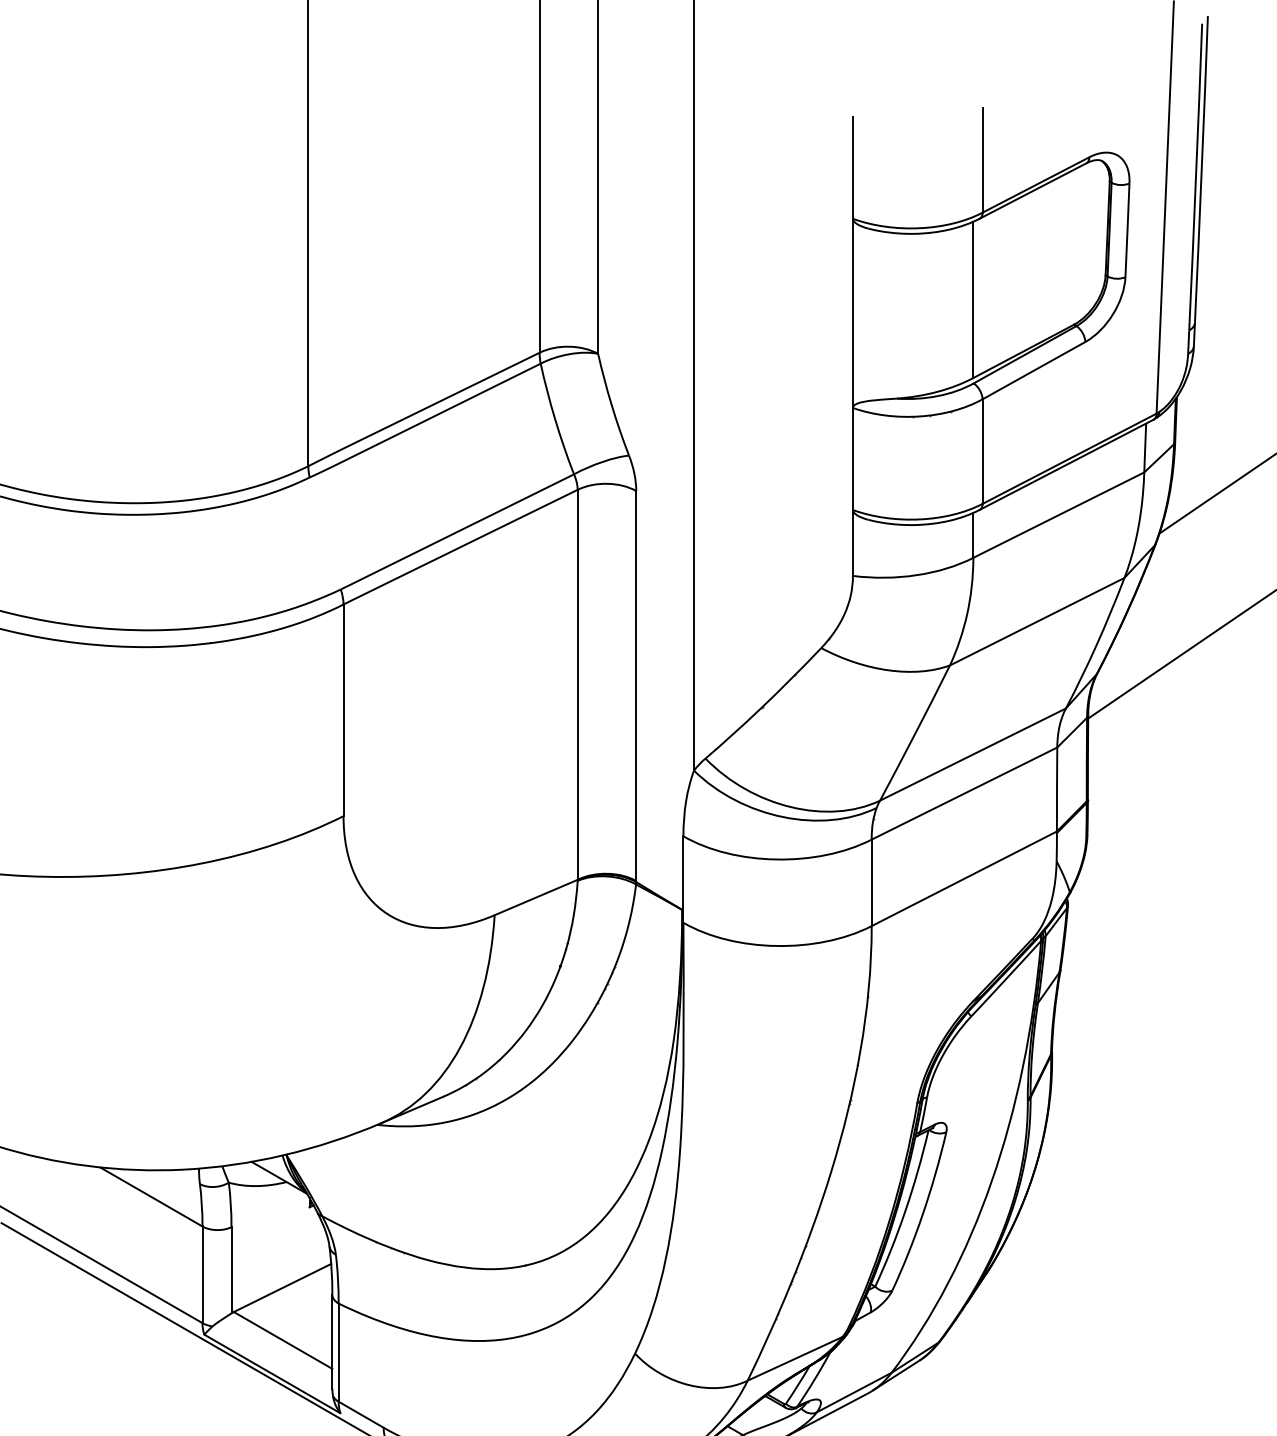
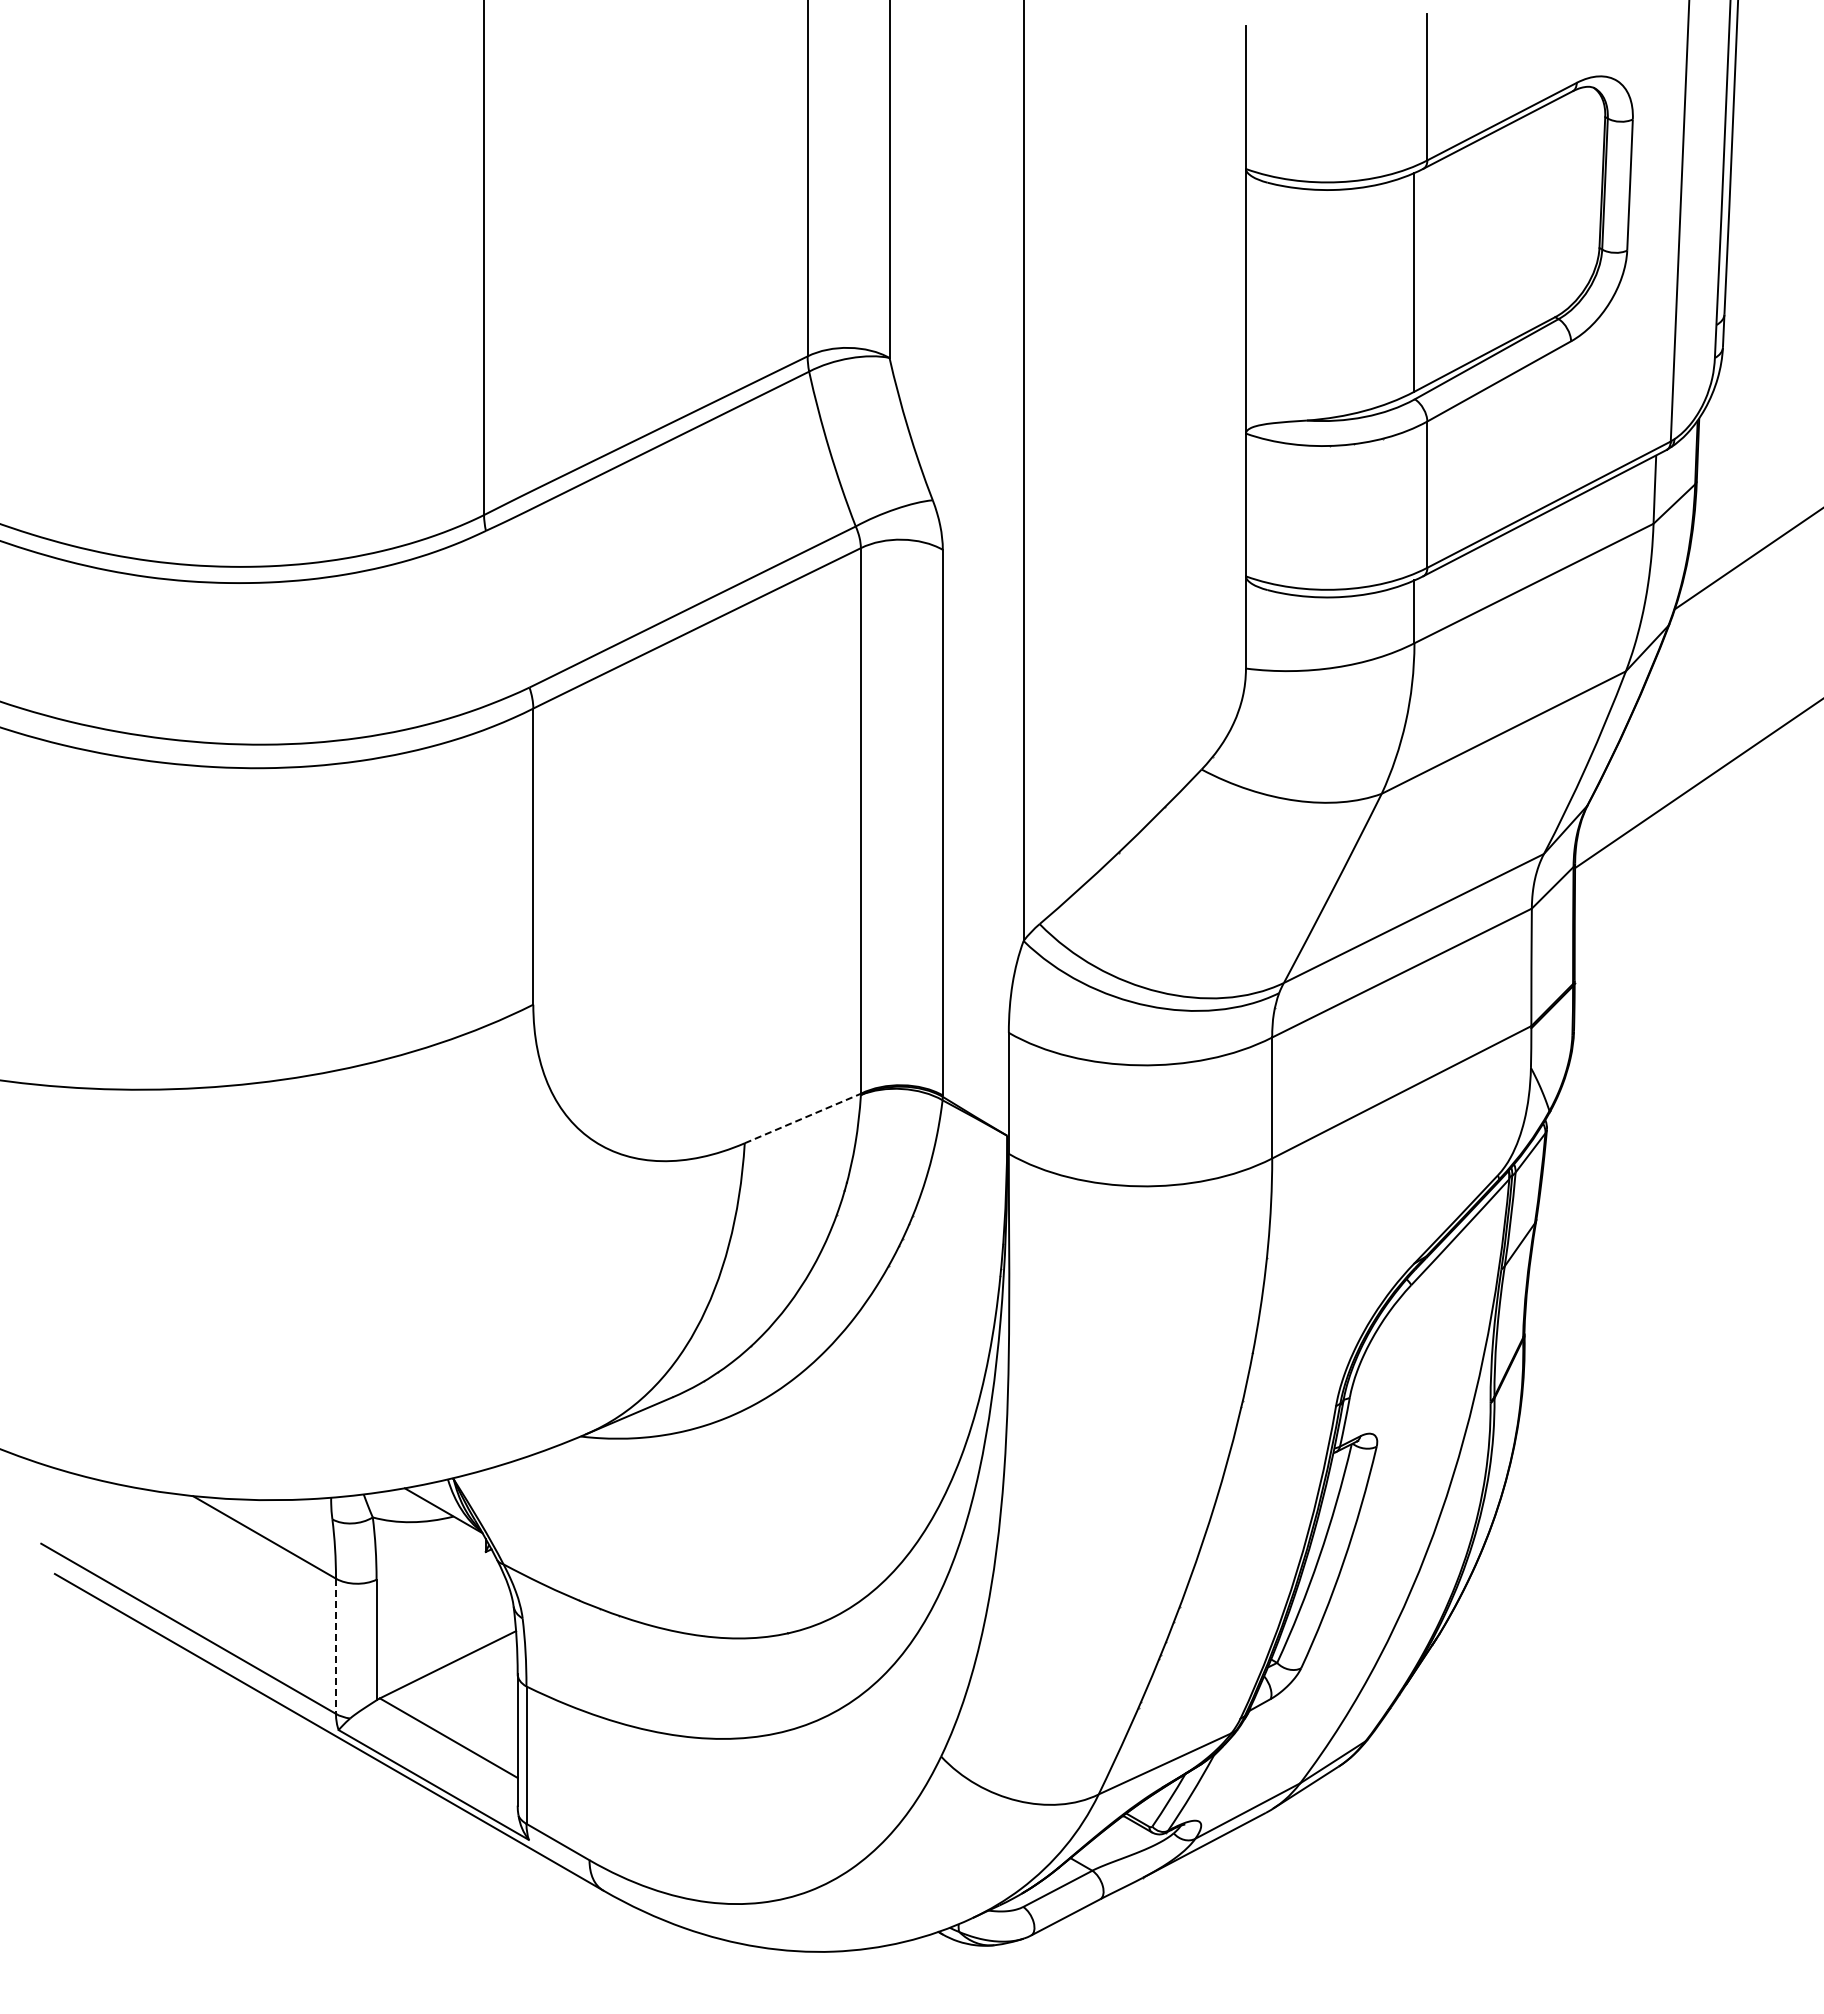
line: (536, 897) -> (803, 1118), solid -> dashed
line: (202, 1274) -> (336, 1646), solid -> dashed

